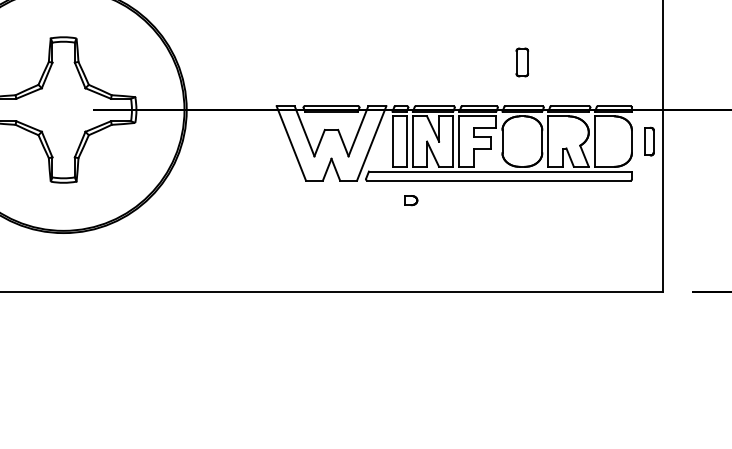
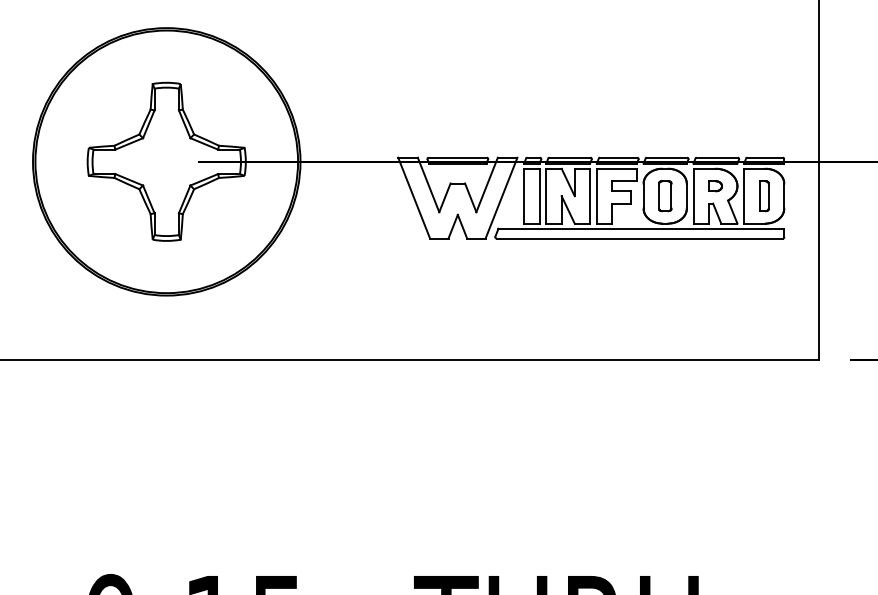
part: (522, 62) -> (665, 196), moved
part: (649, 141) -> (764, 196), moved
part: (411, 200) -> (715, 186), moved

